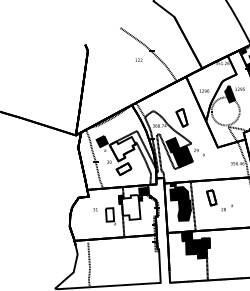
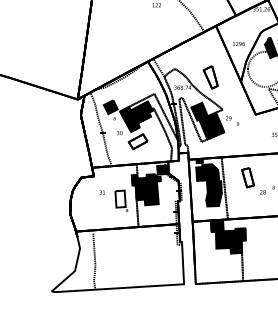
fill: (122, 149) -> (136, 117), added
fill: (130, 207) -> (146, 189), added

